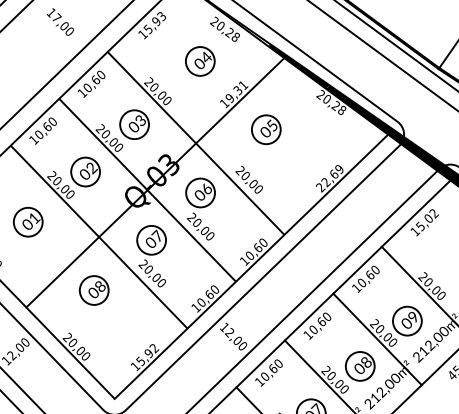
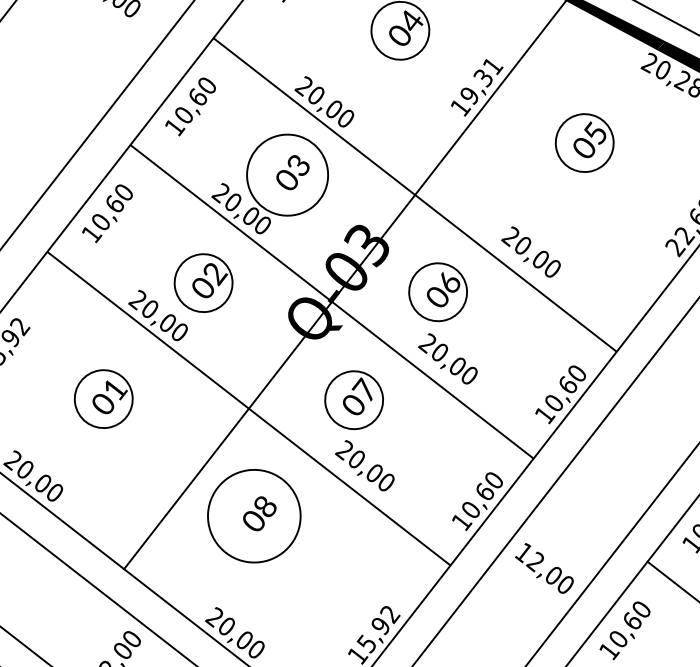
circle: (134, 124) -> (287, 174), size x1.4
part: (266, 129) -> (585, 142), moved
circle: (93, 290) -> (252, 516), size x1.6

